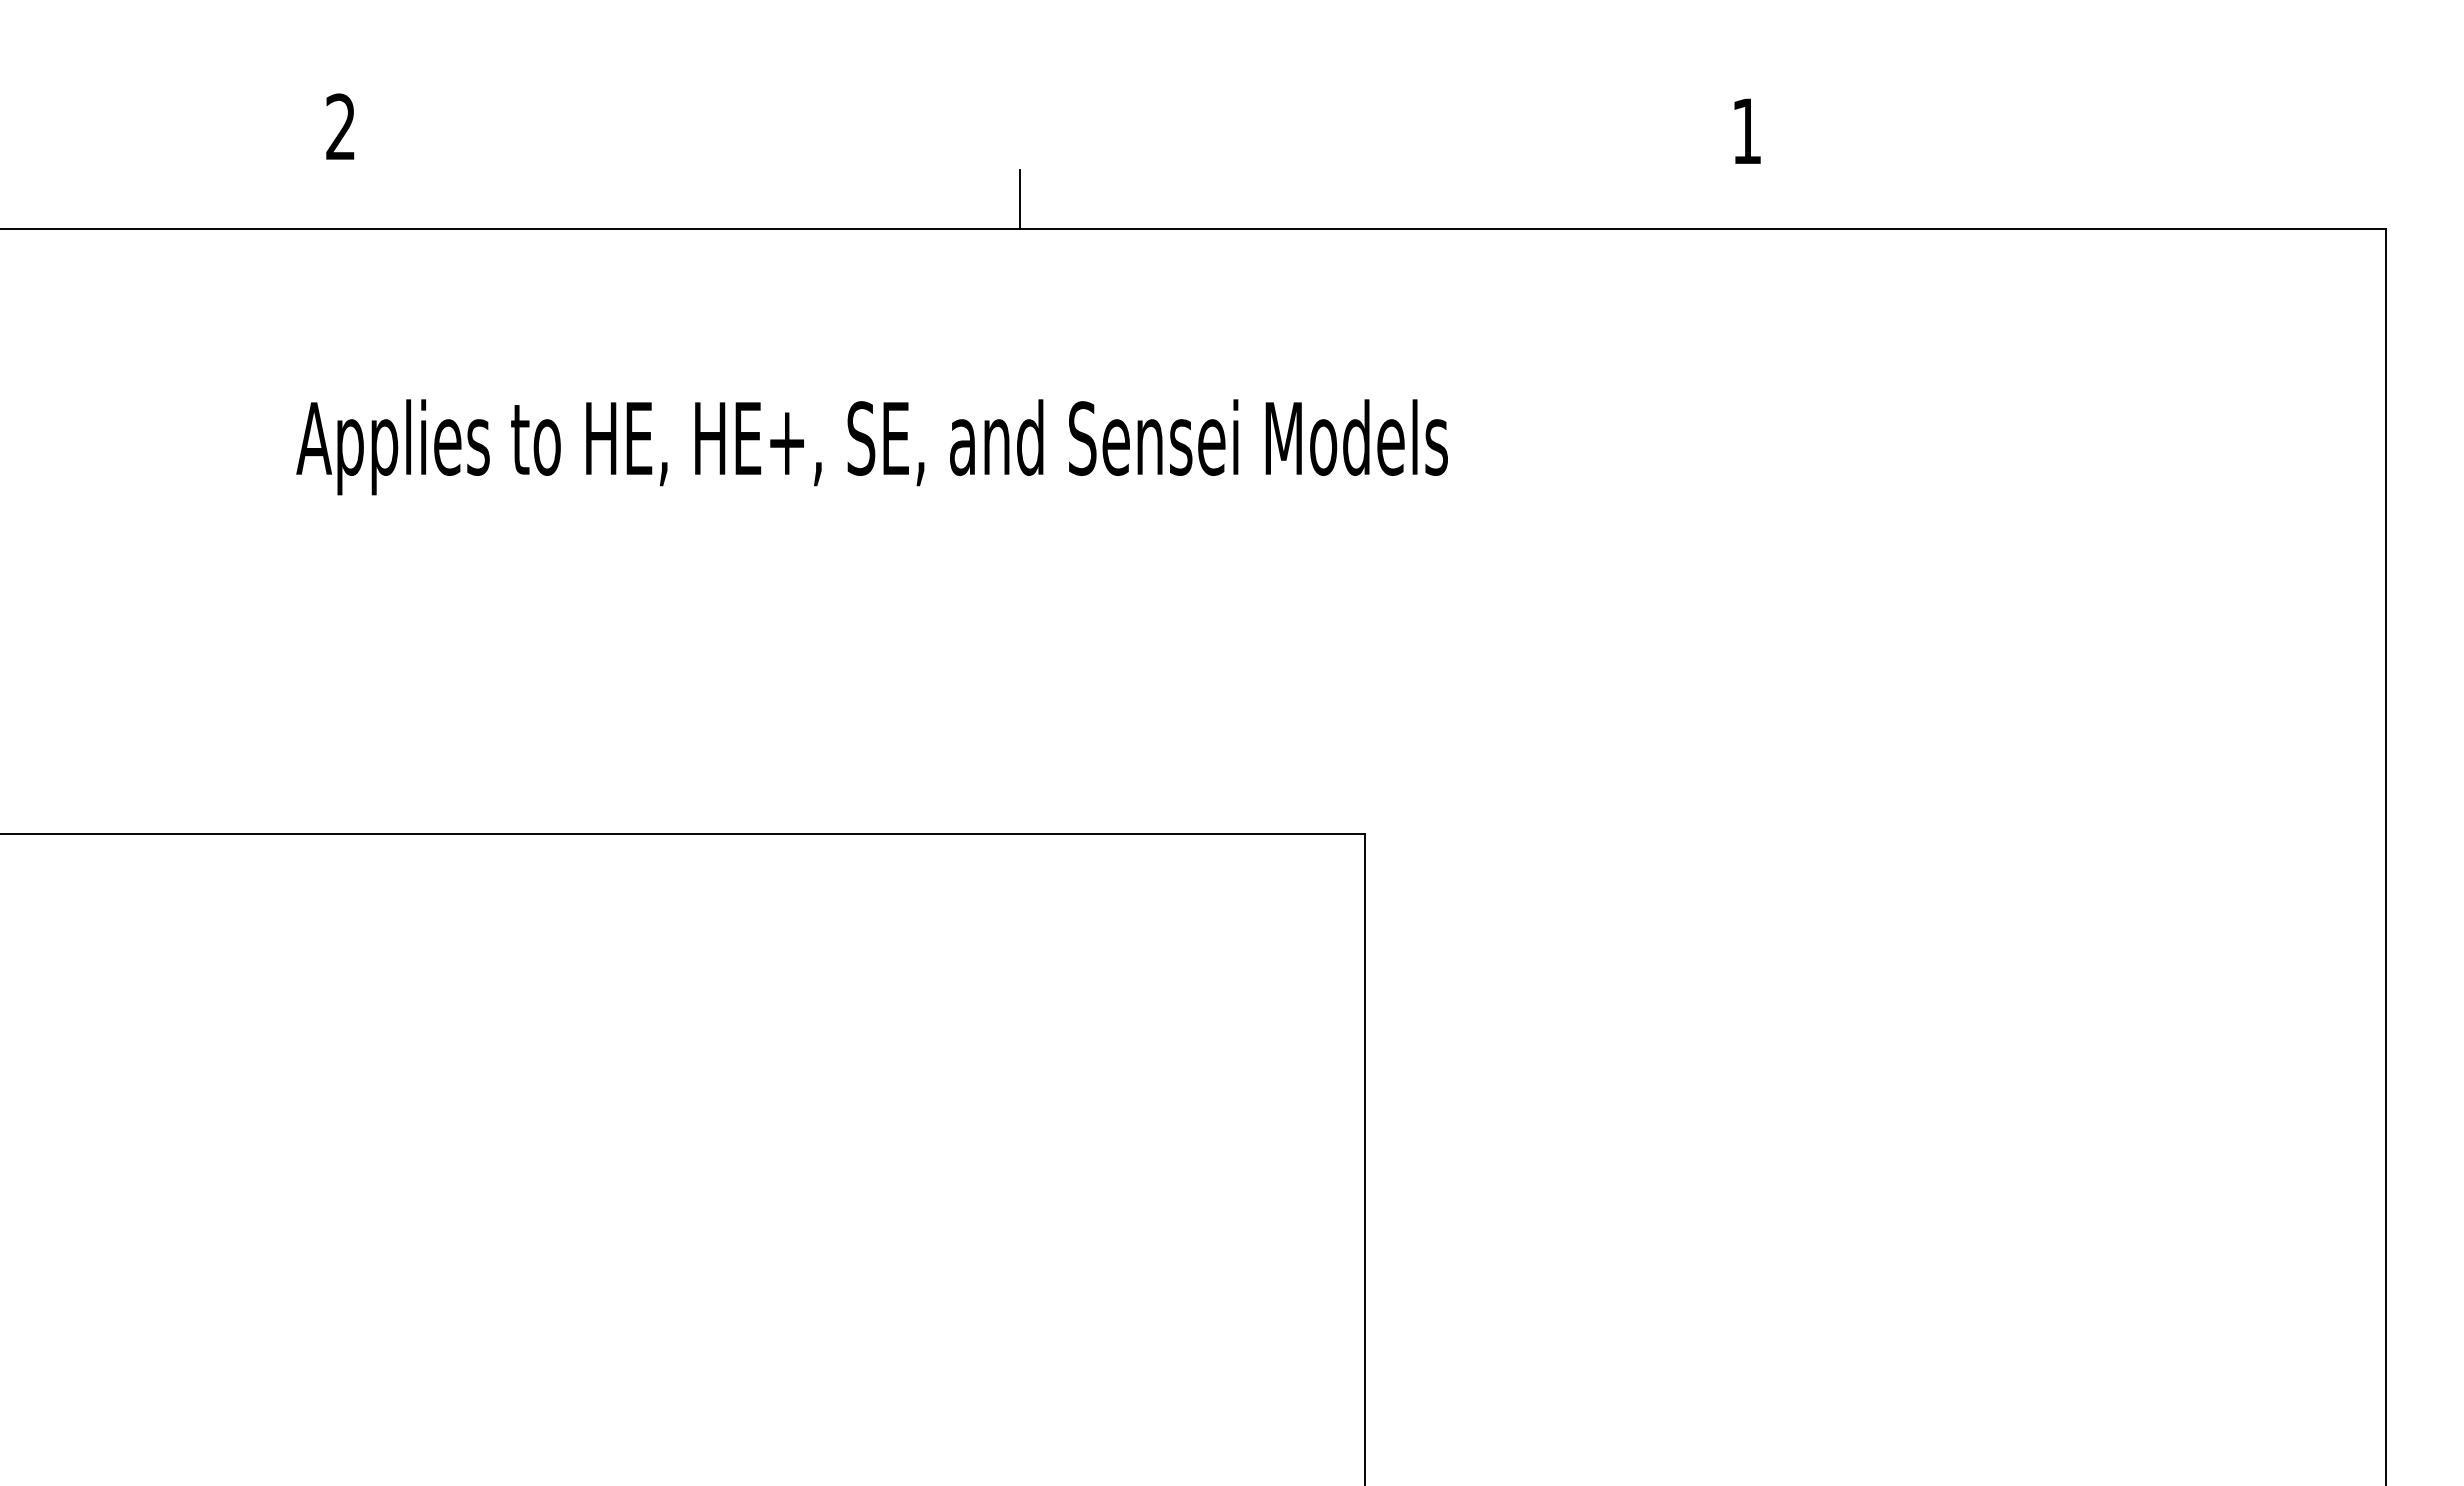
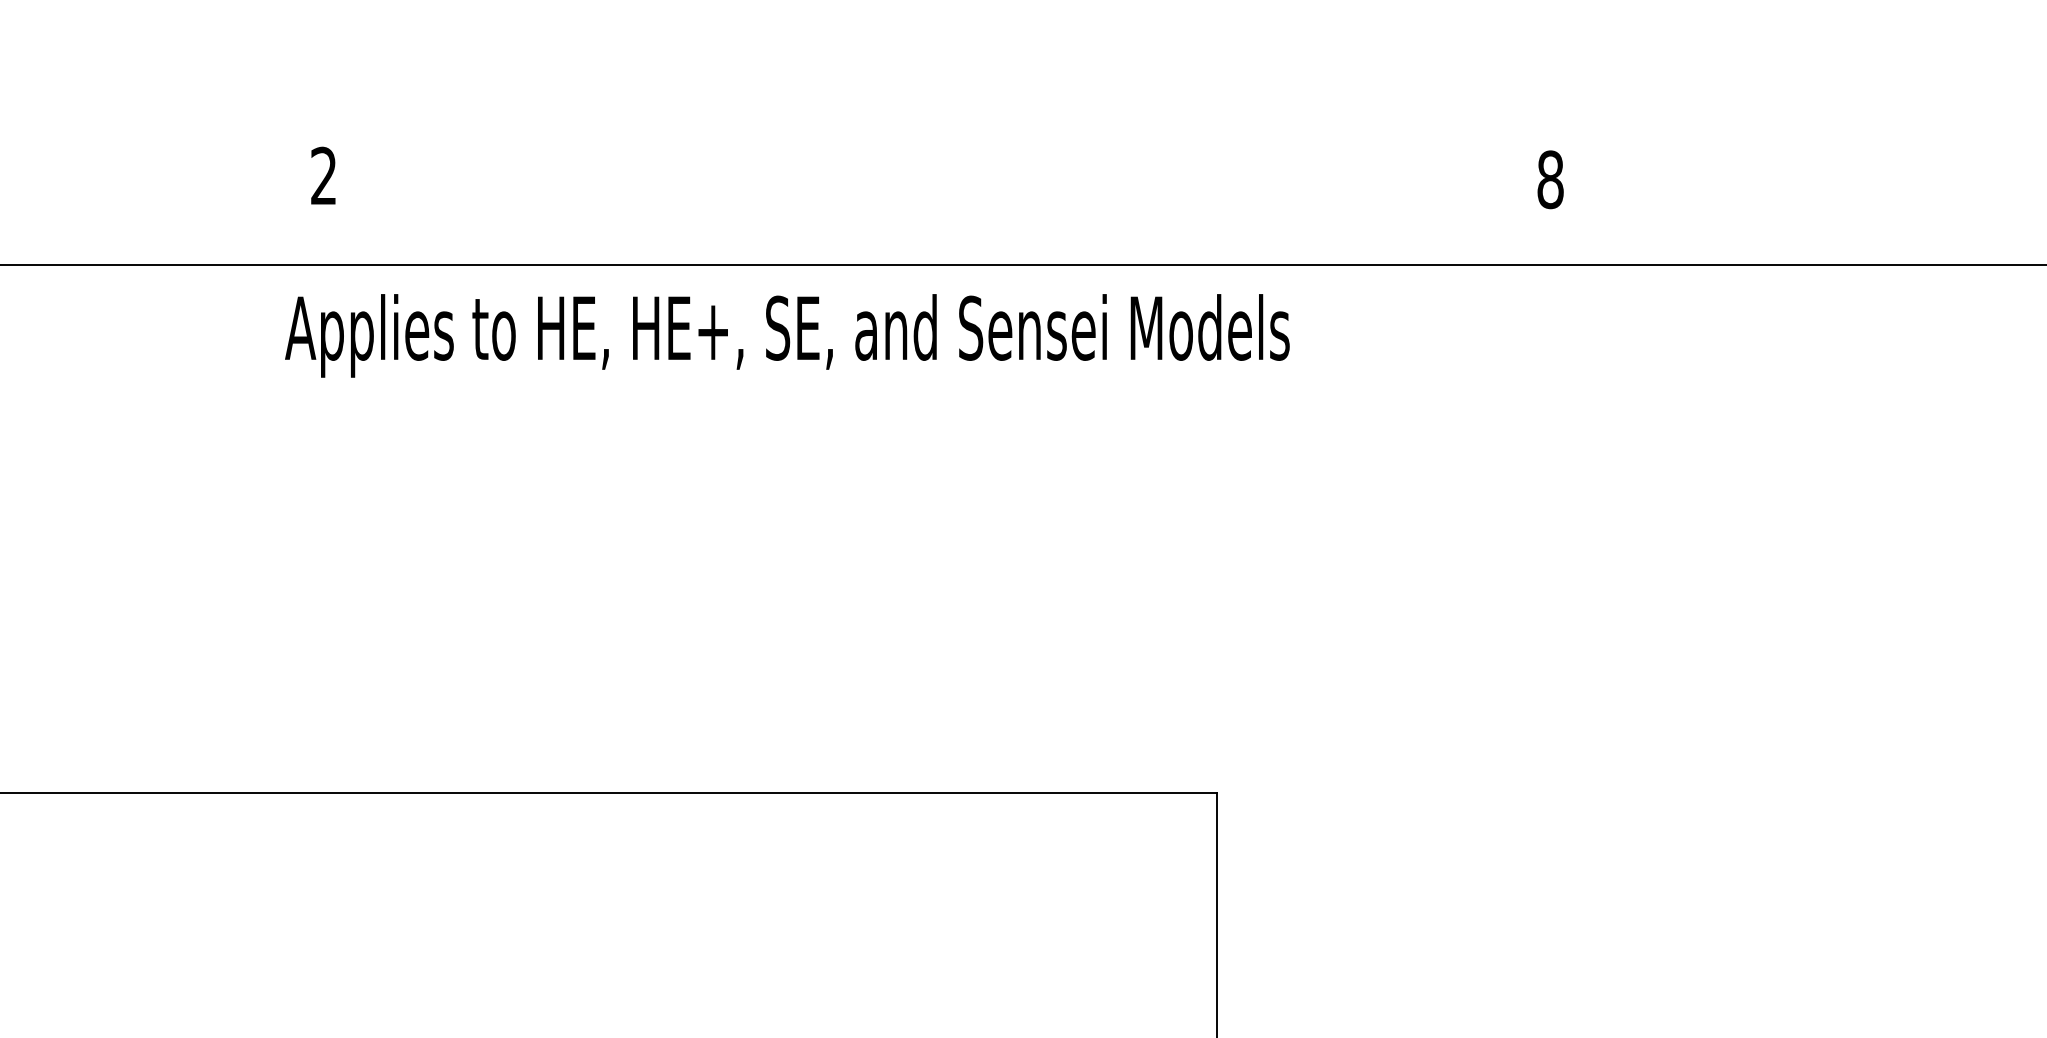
text: (1747, 130) -> (1551, 179), 1 -> 8
line: (1020, 199) -> (916, 239), removed
text: (871, 447) -> (786, 336), moved

